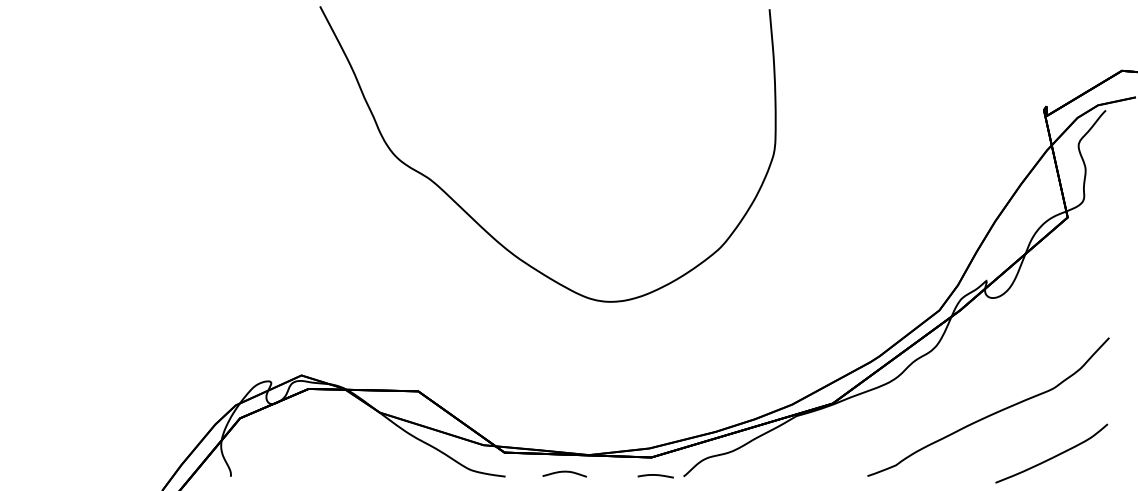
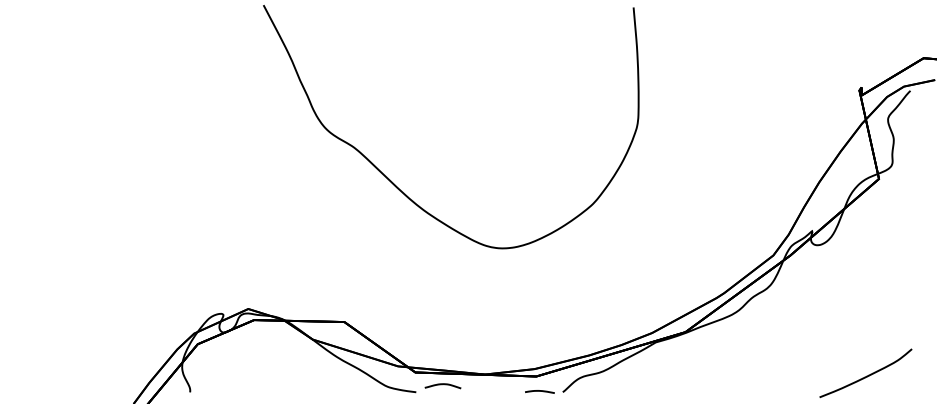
curve: (990, 413) -> (815, 340), removed
curve: (564, 473) -> (442, 385), moved

